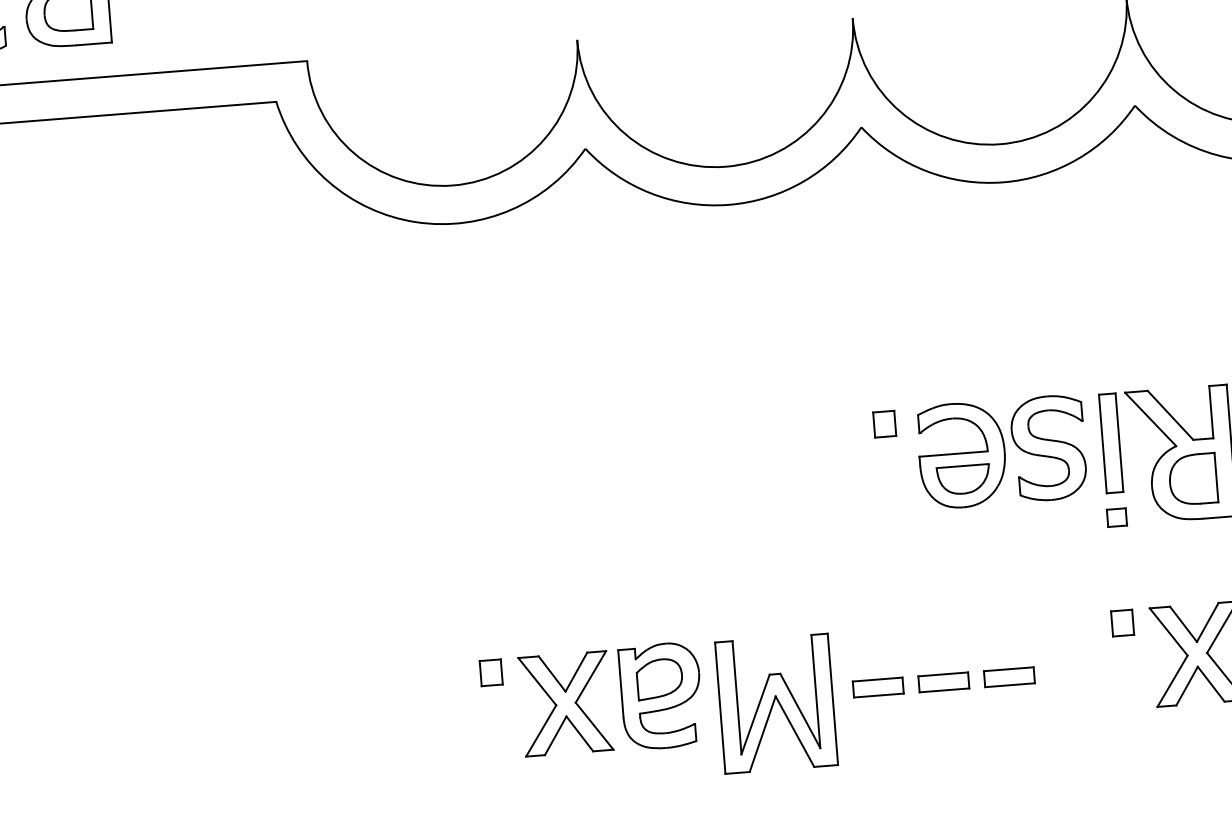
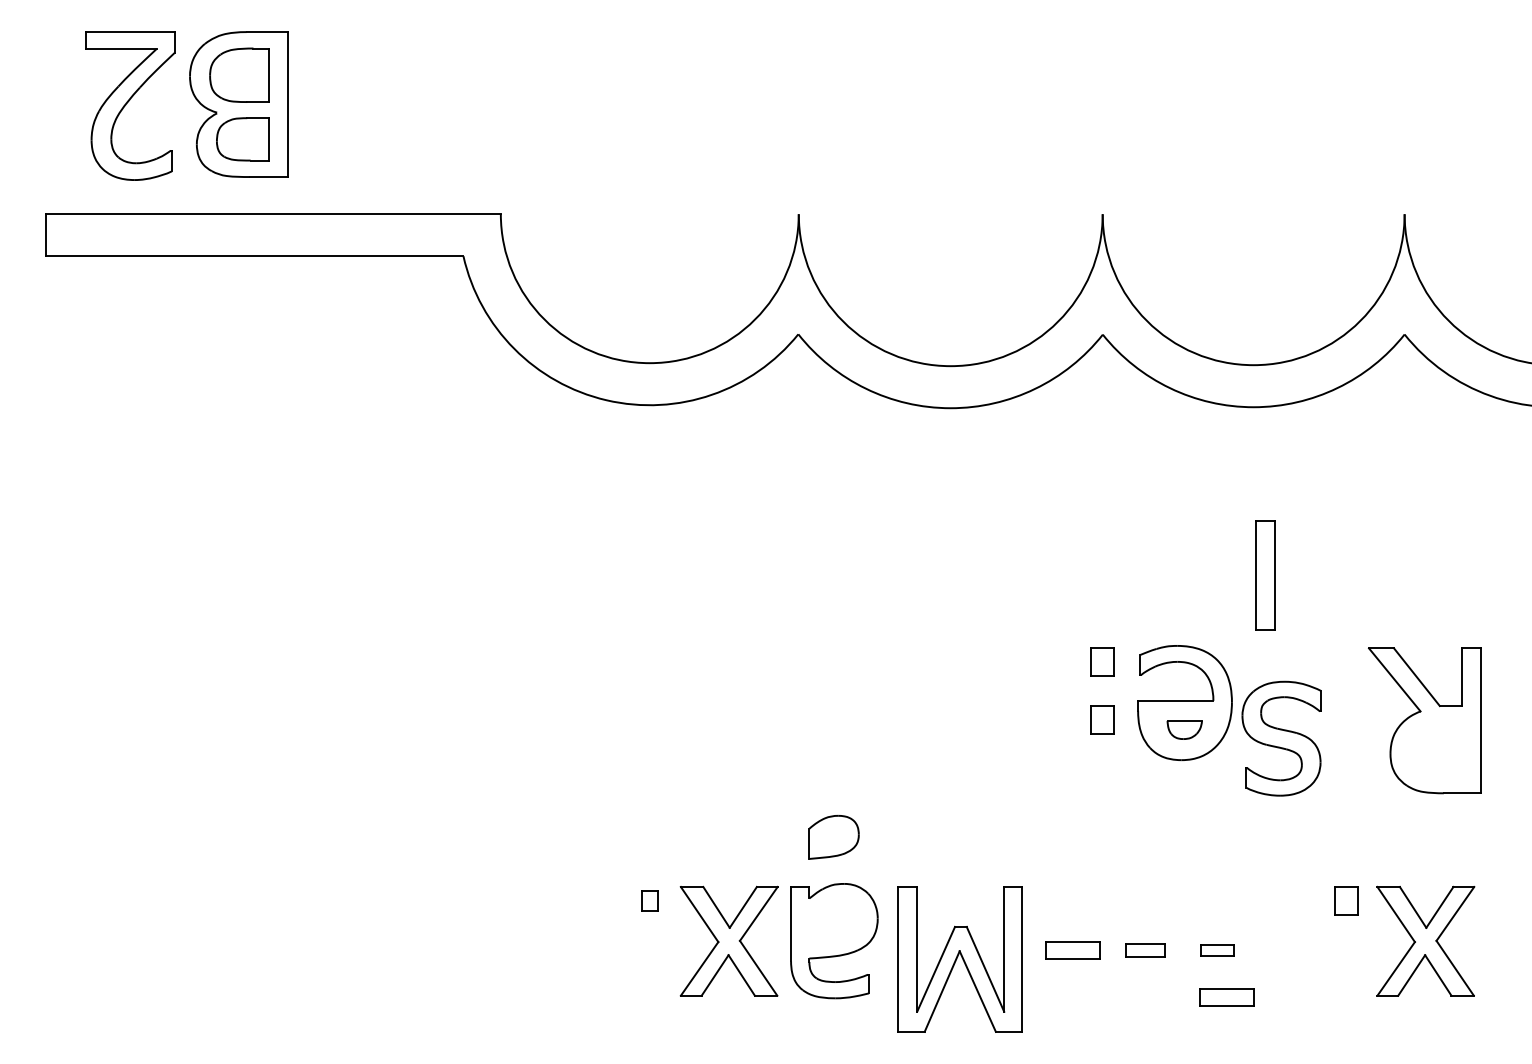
part: (1111, 443) -> (1265, 575), moved
part: (1048, 448) -> (1281, 738), moved
part: (888, 476) -> (1102, 719), added
part: (963, 479) -> (1184, 729), size x0.6
part: (1192, 479) -> (1435, 749), removed
part: (1117, 517) -> (1349, 784), removed
part: (490, 672) -> (649, 900), size x0.7
part: (1009, 677) -> (1217, 950), size x0.6
part: (659, 679) -> (833, 837), moved
part: (944, 682) -> (1145, 950), size x0.7
part: (1020, 719) -> (1226, 997), added

